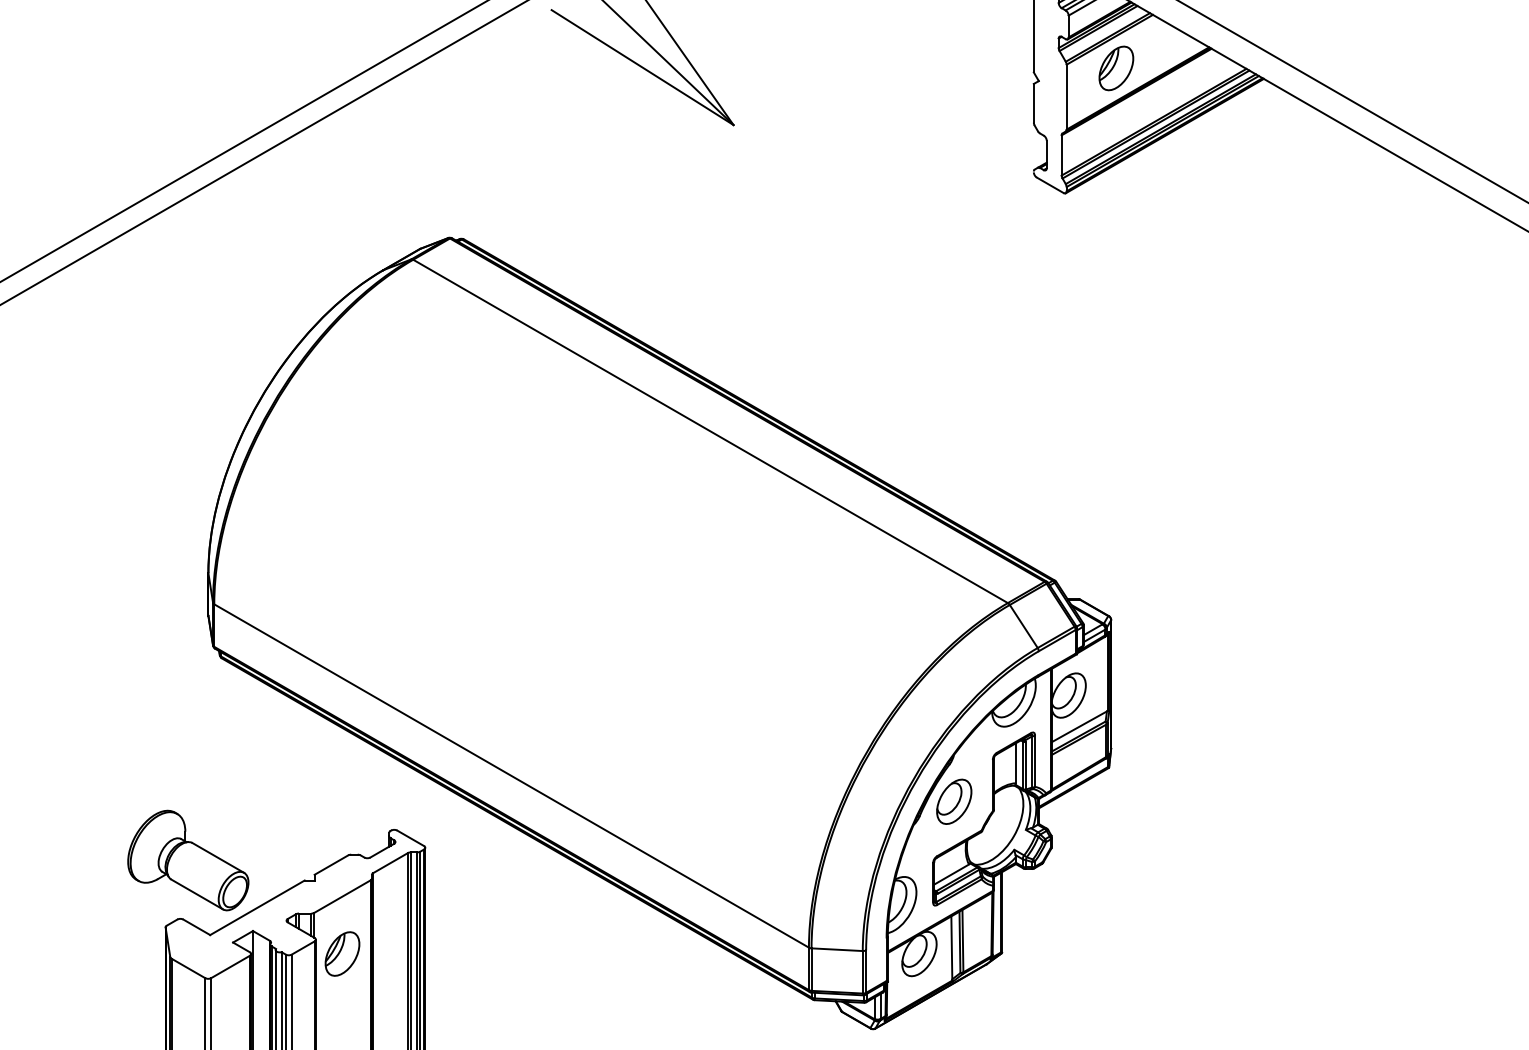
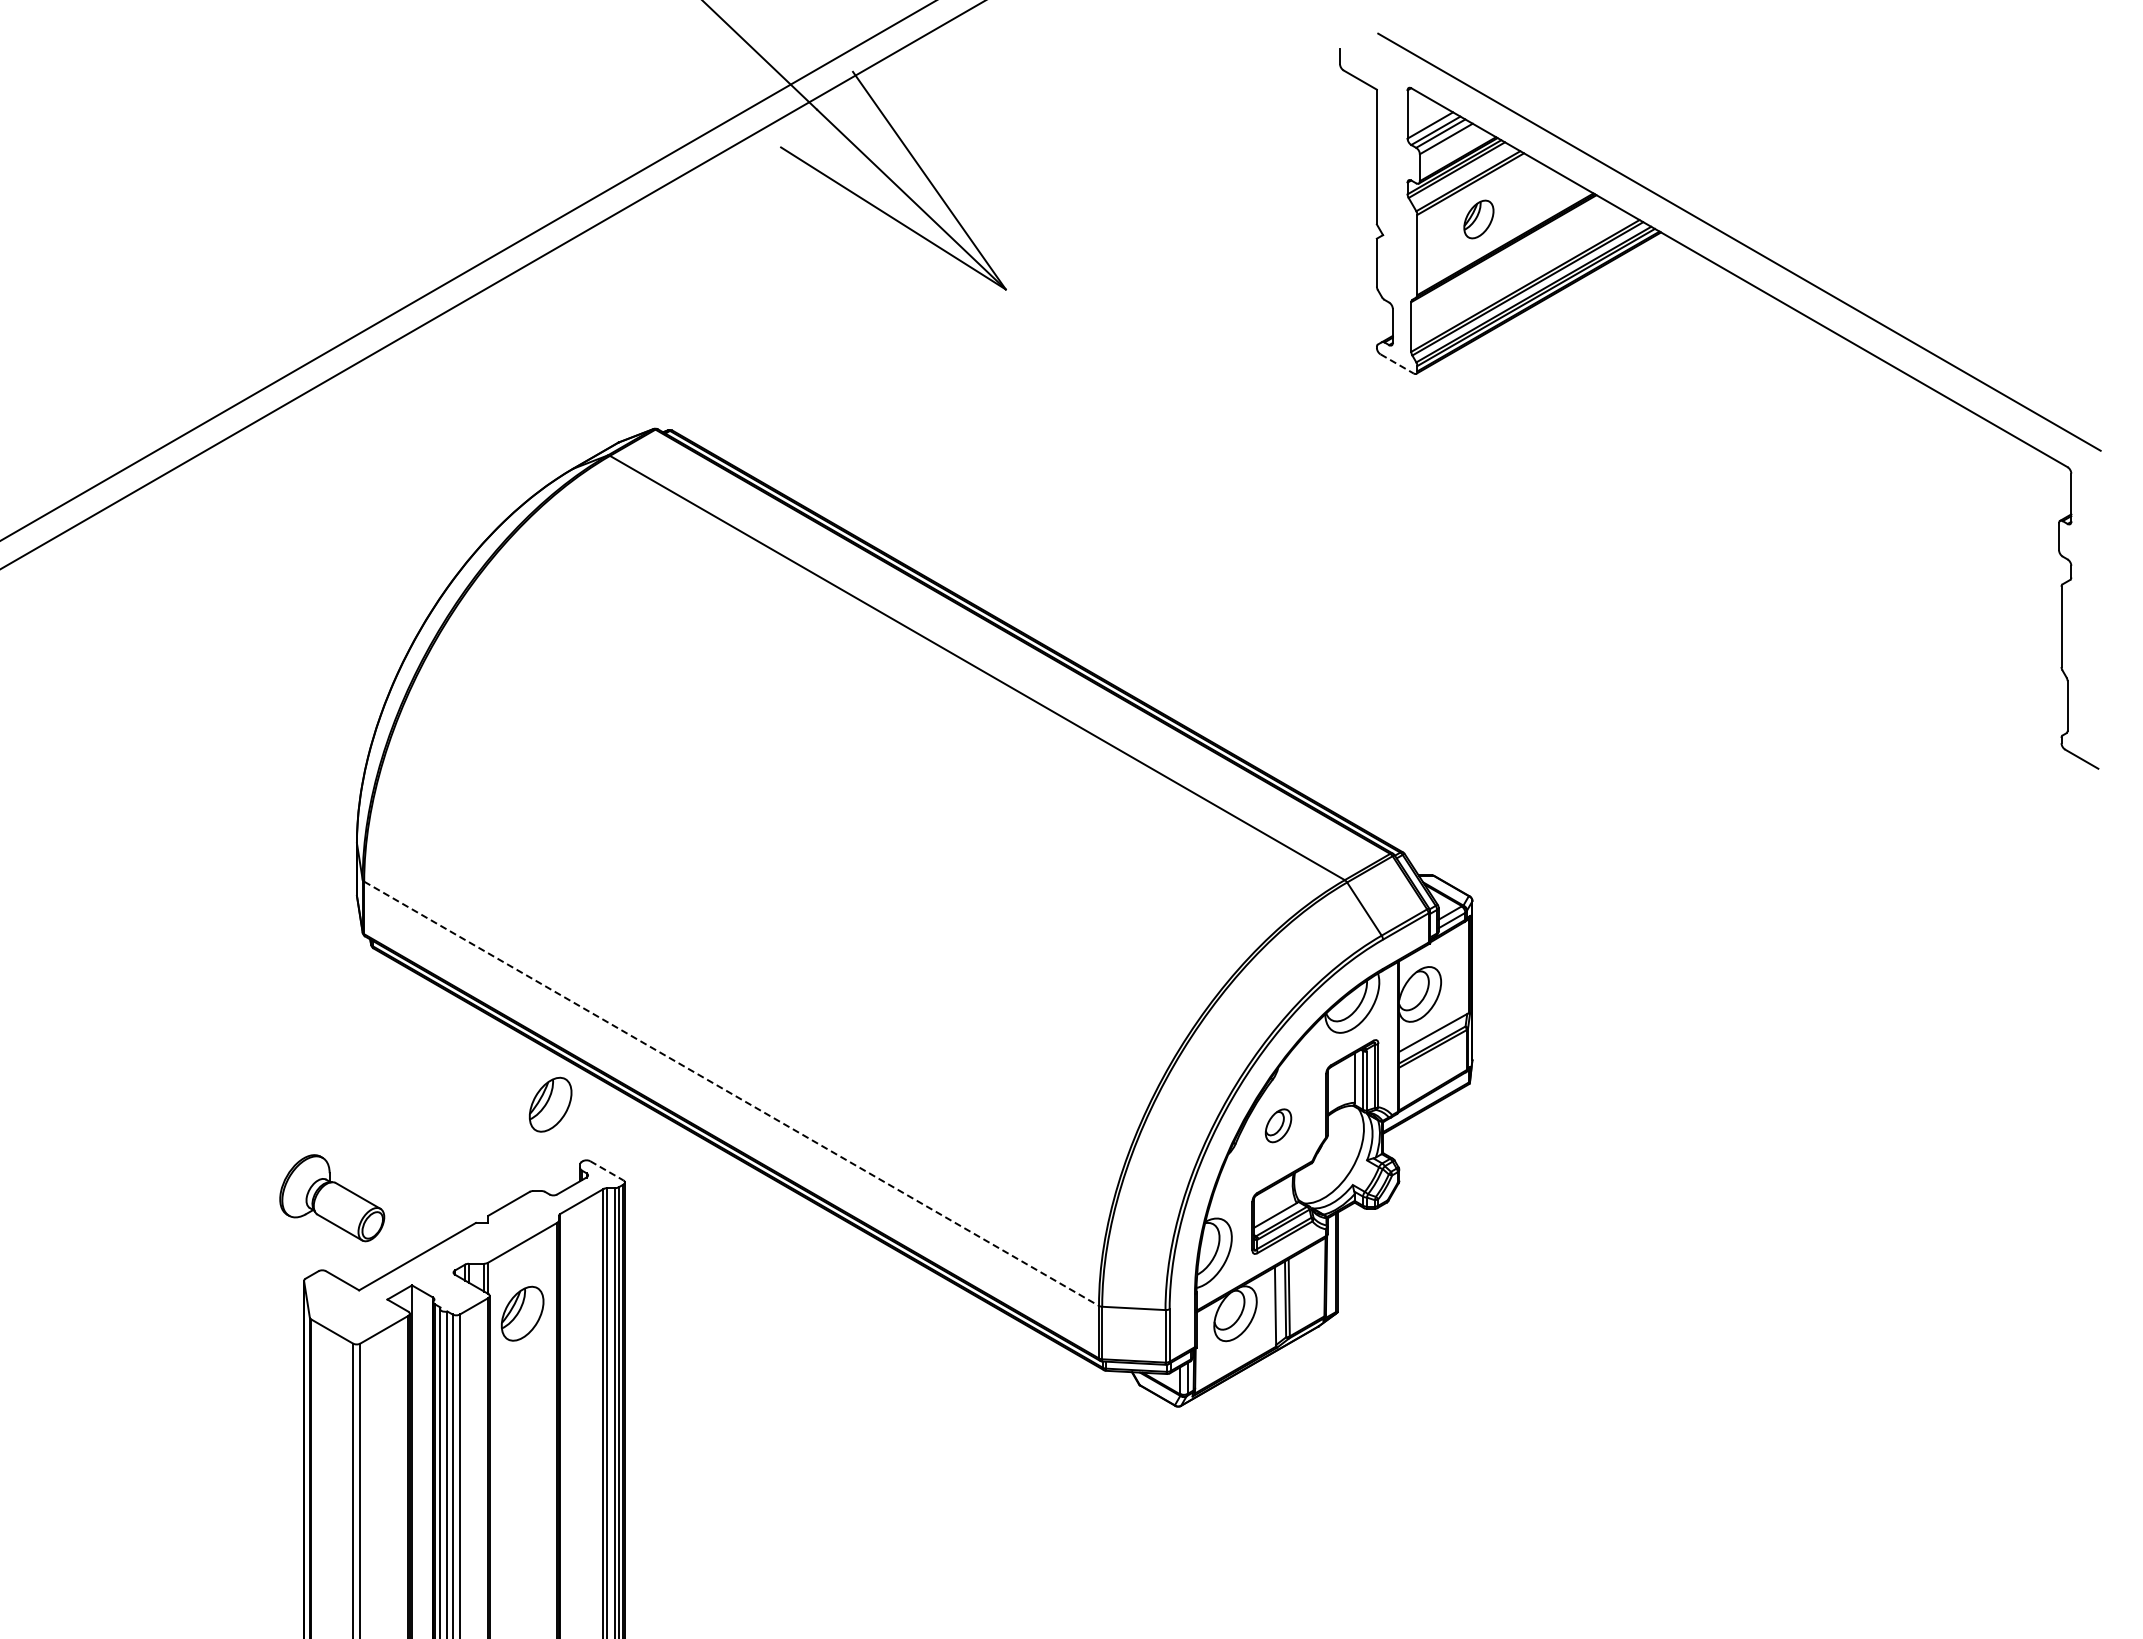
part: (1116, 68) -> (1478, 219), size x0.7
line: (1050, 185) -> (1397, 364), solid -> dashed
line: (512, 776) -> (732, 1094), solid -> dashed
part: (365, 784) -> (550, 1104), added
part: (954, 801) -> (1278, 1125), size x0.6
line: (411, 838) -> (607, 1171), solid -> dashed
part: (188, 859) -> (332, 1197), size x0.7

